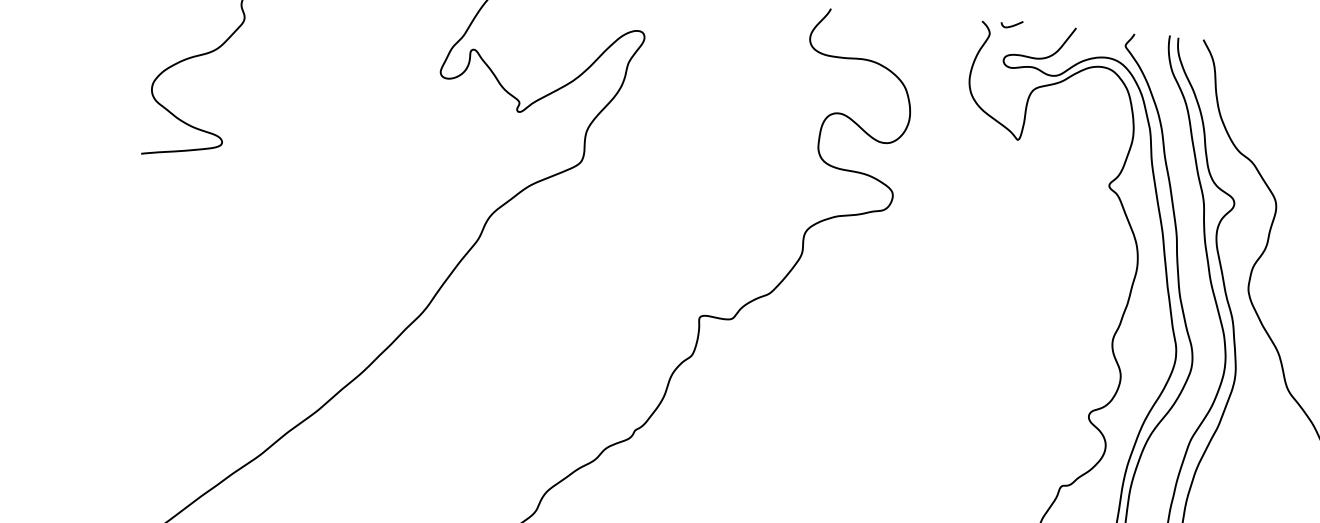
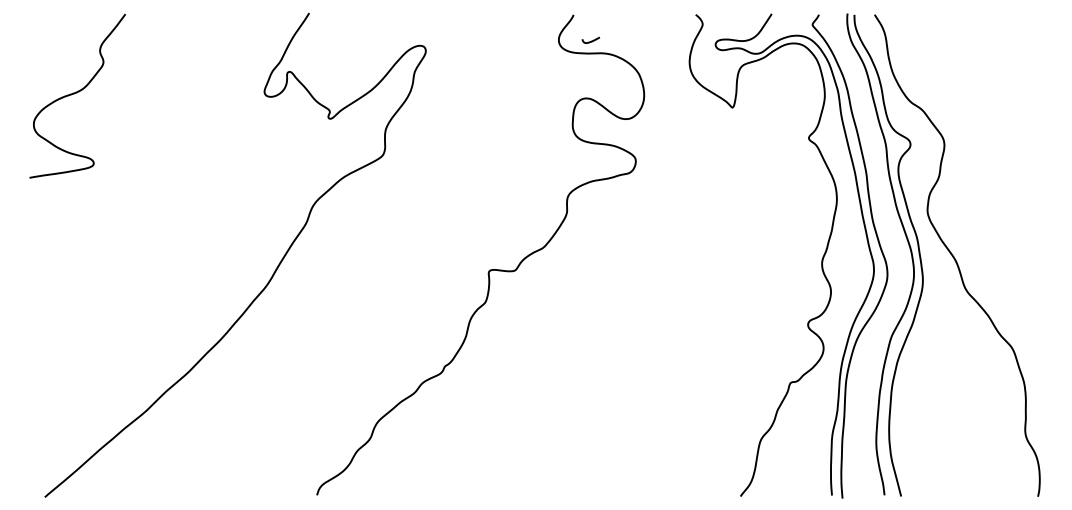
curve: (1012, 24) -> (591, 40), moved

